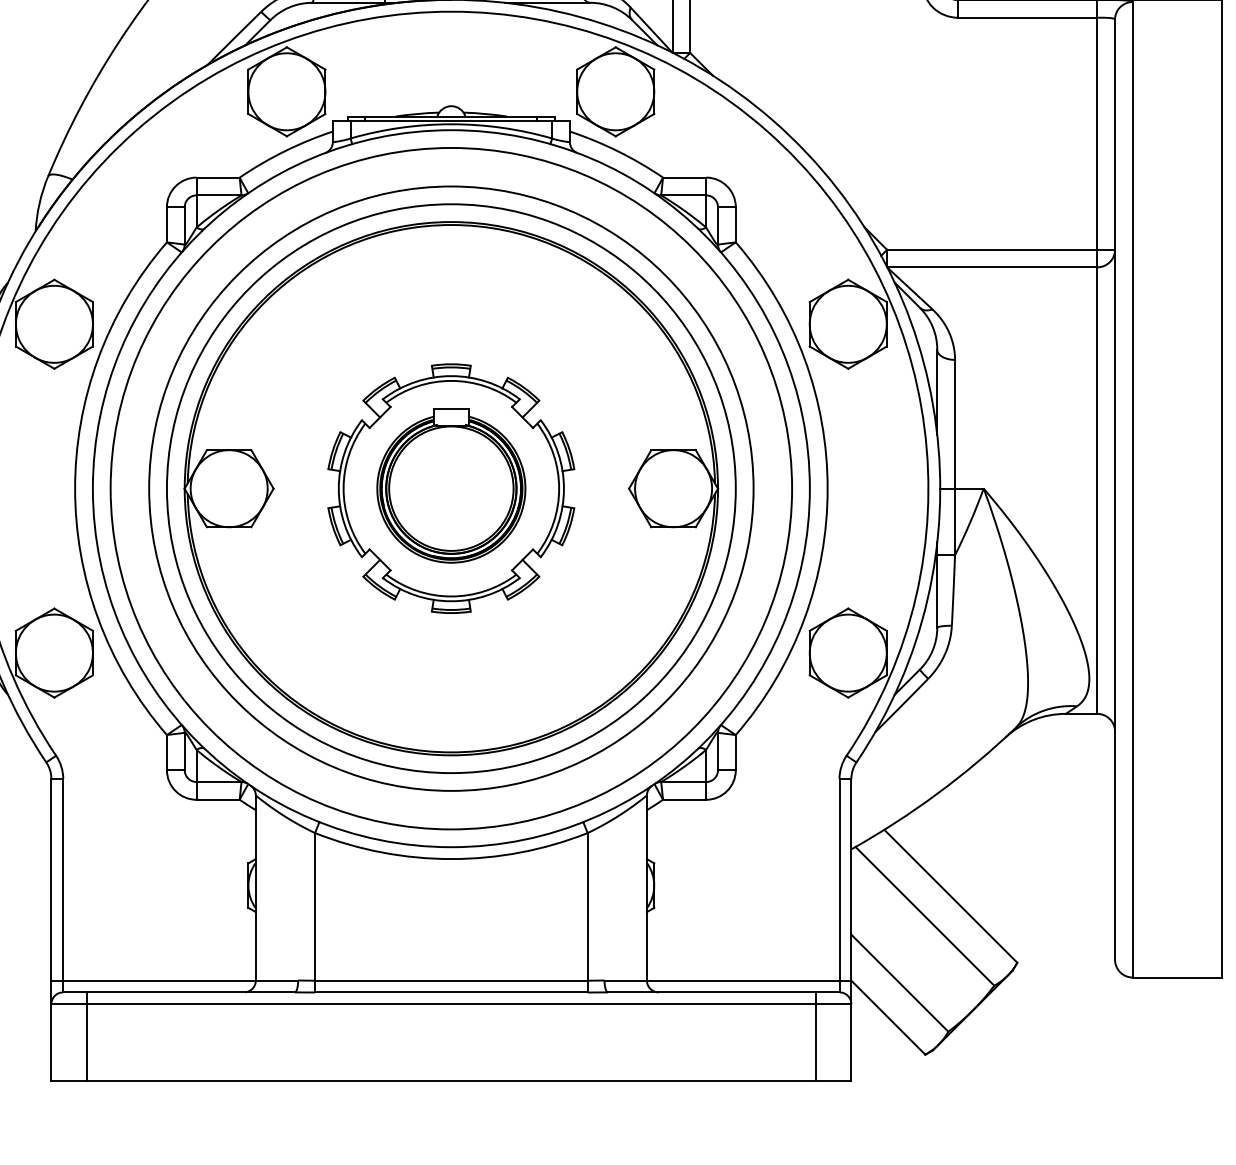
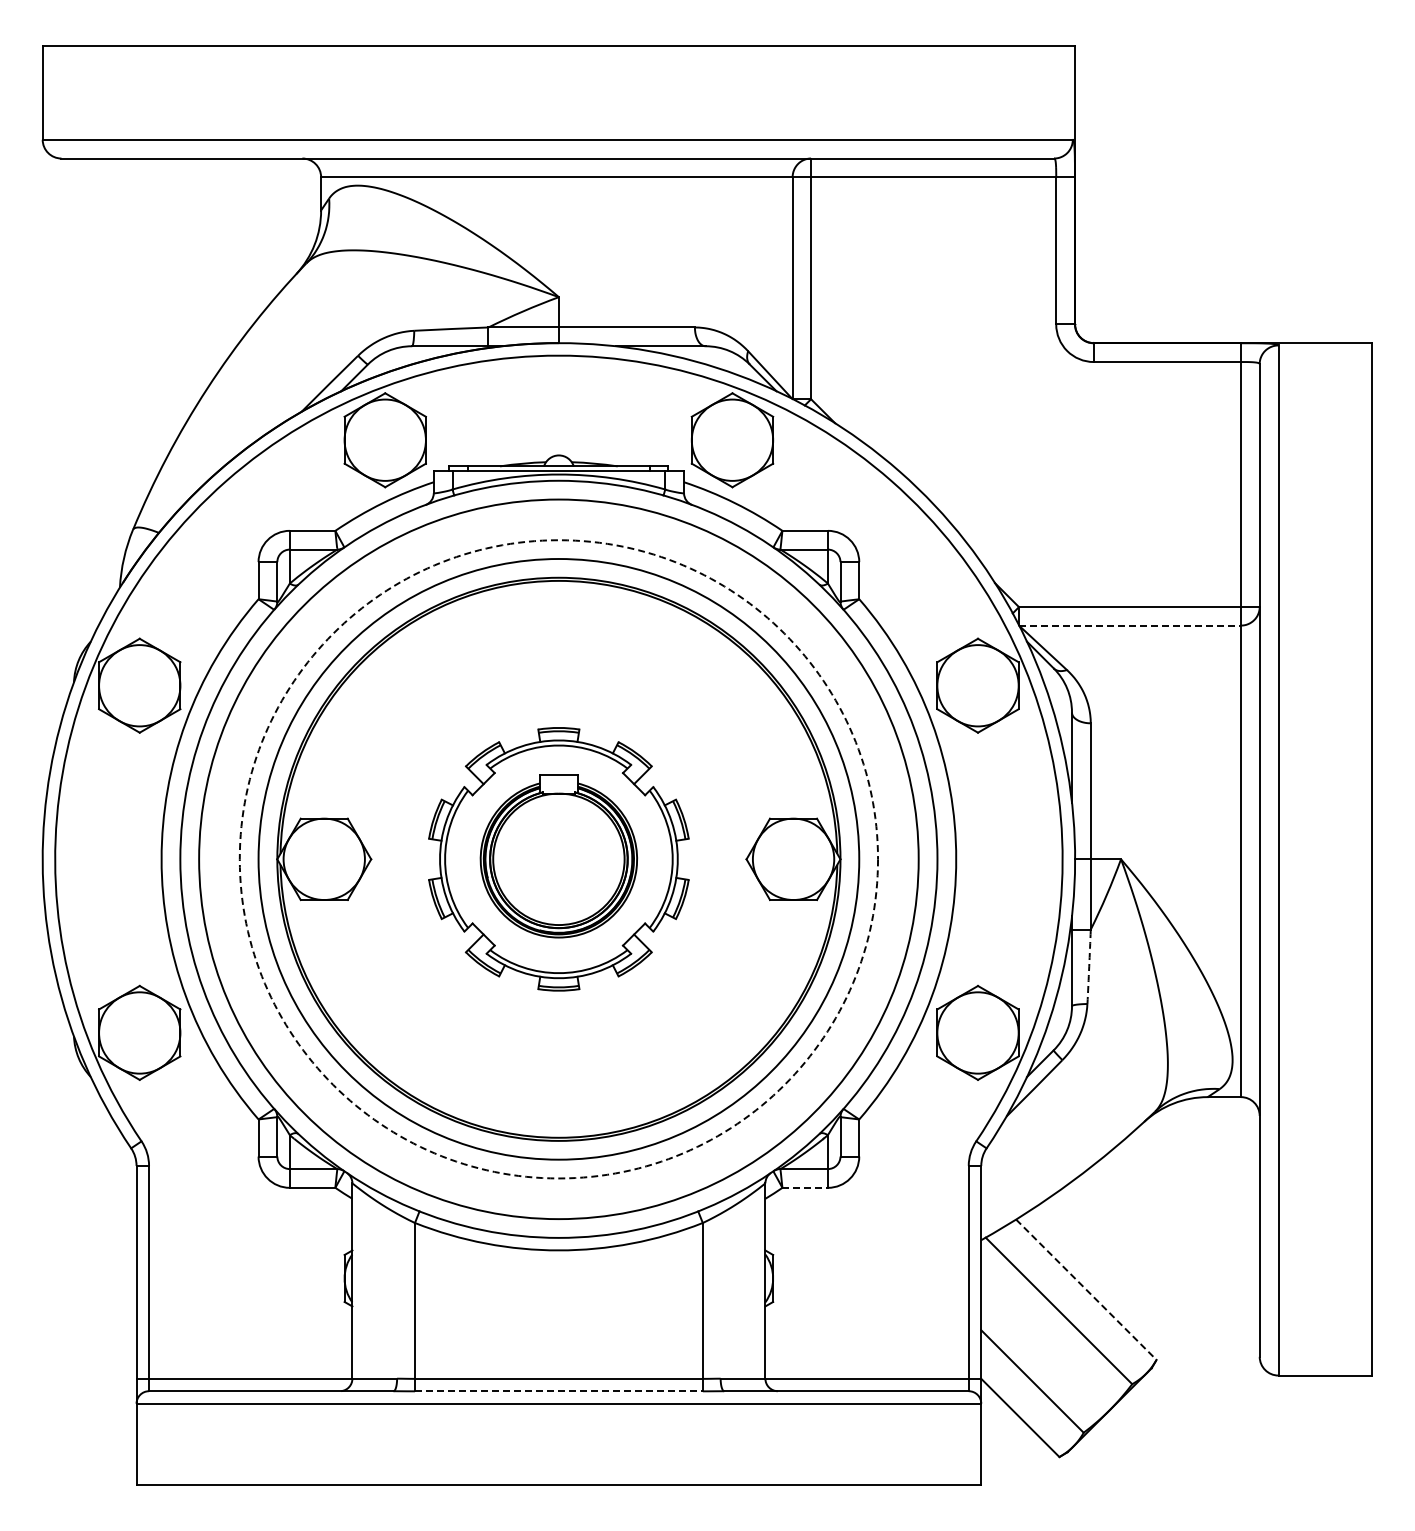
line: (992, 267) -> (1130, 625), solid -> dashed
circle: (450, 488) -> (558, 859), solid -> dashed
arc: (953, 590) -> (1089, 966), solid -> dashed
line: (684, 799) -> (805, 1187), solid -> dashed
line: (951, 897) -> (1086, 1290), solid -> dashed
line: (450, 992) -> (558, 1391), solid -> dashed
line: (87, 1037) -> (174, 1438), removed
line: (815, 1037) -> (943, 1438), removed

